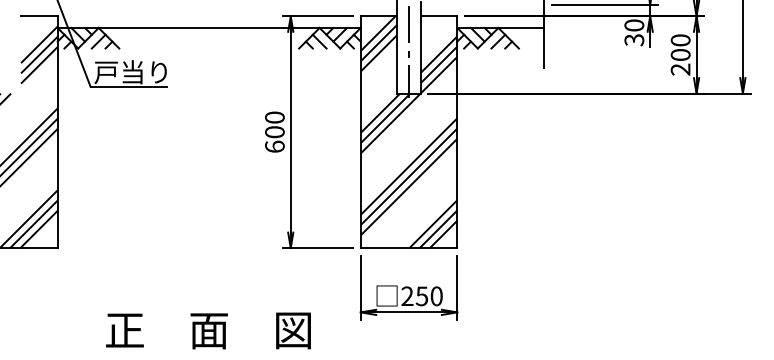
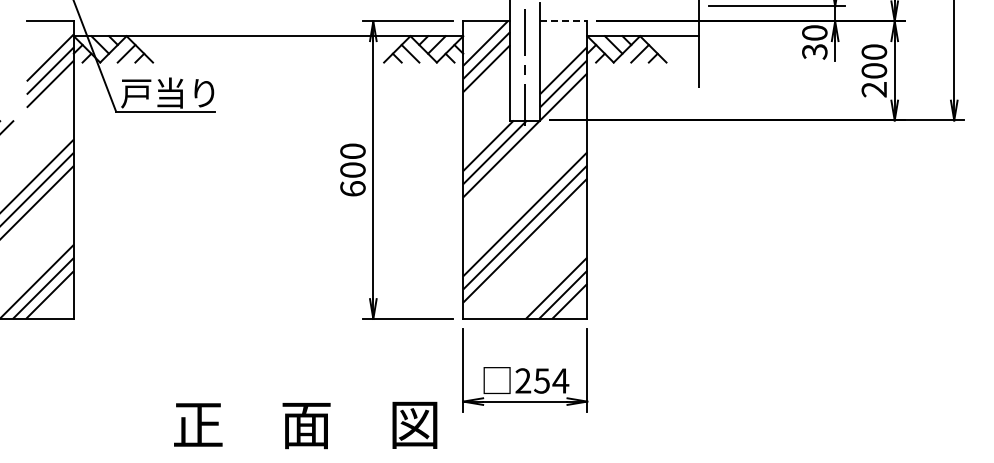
line: (438, 16) -> (563, 21), solid -> dashed
text: (436, 295) -> (560, 380), 250 -> 254
text: (208, 330) -> (305, 425), moved

